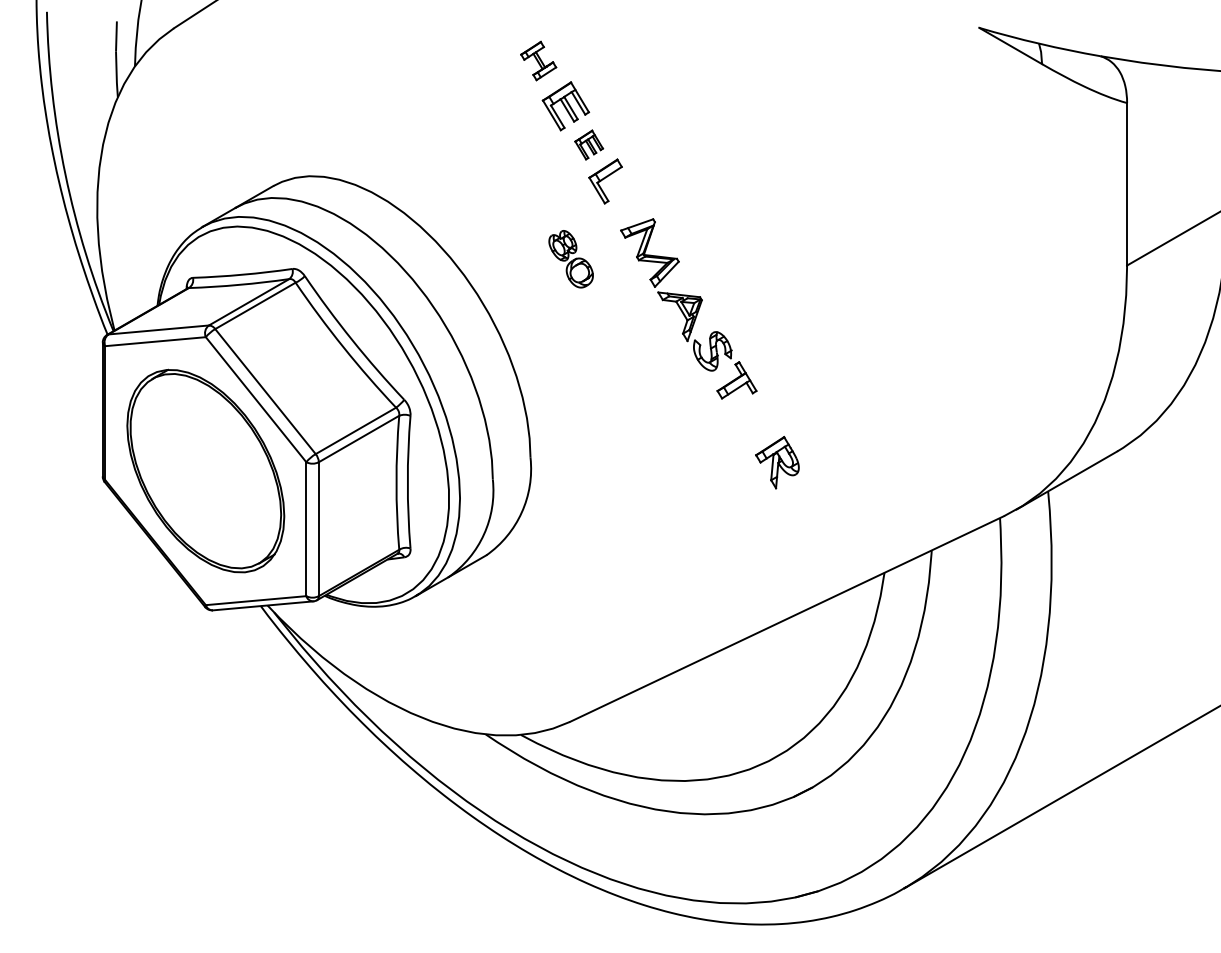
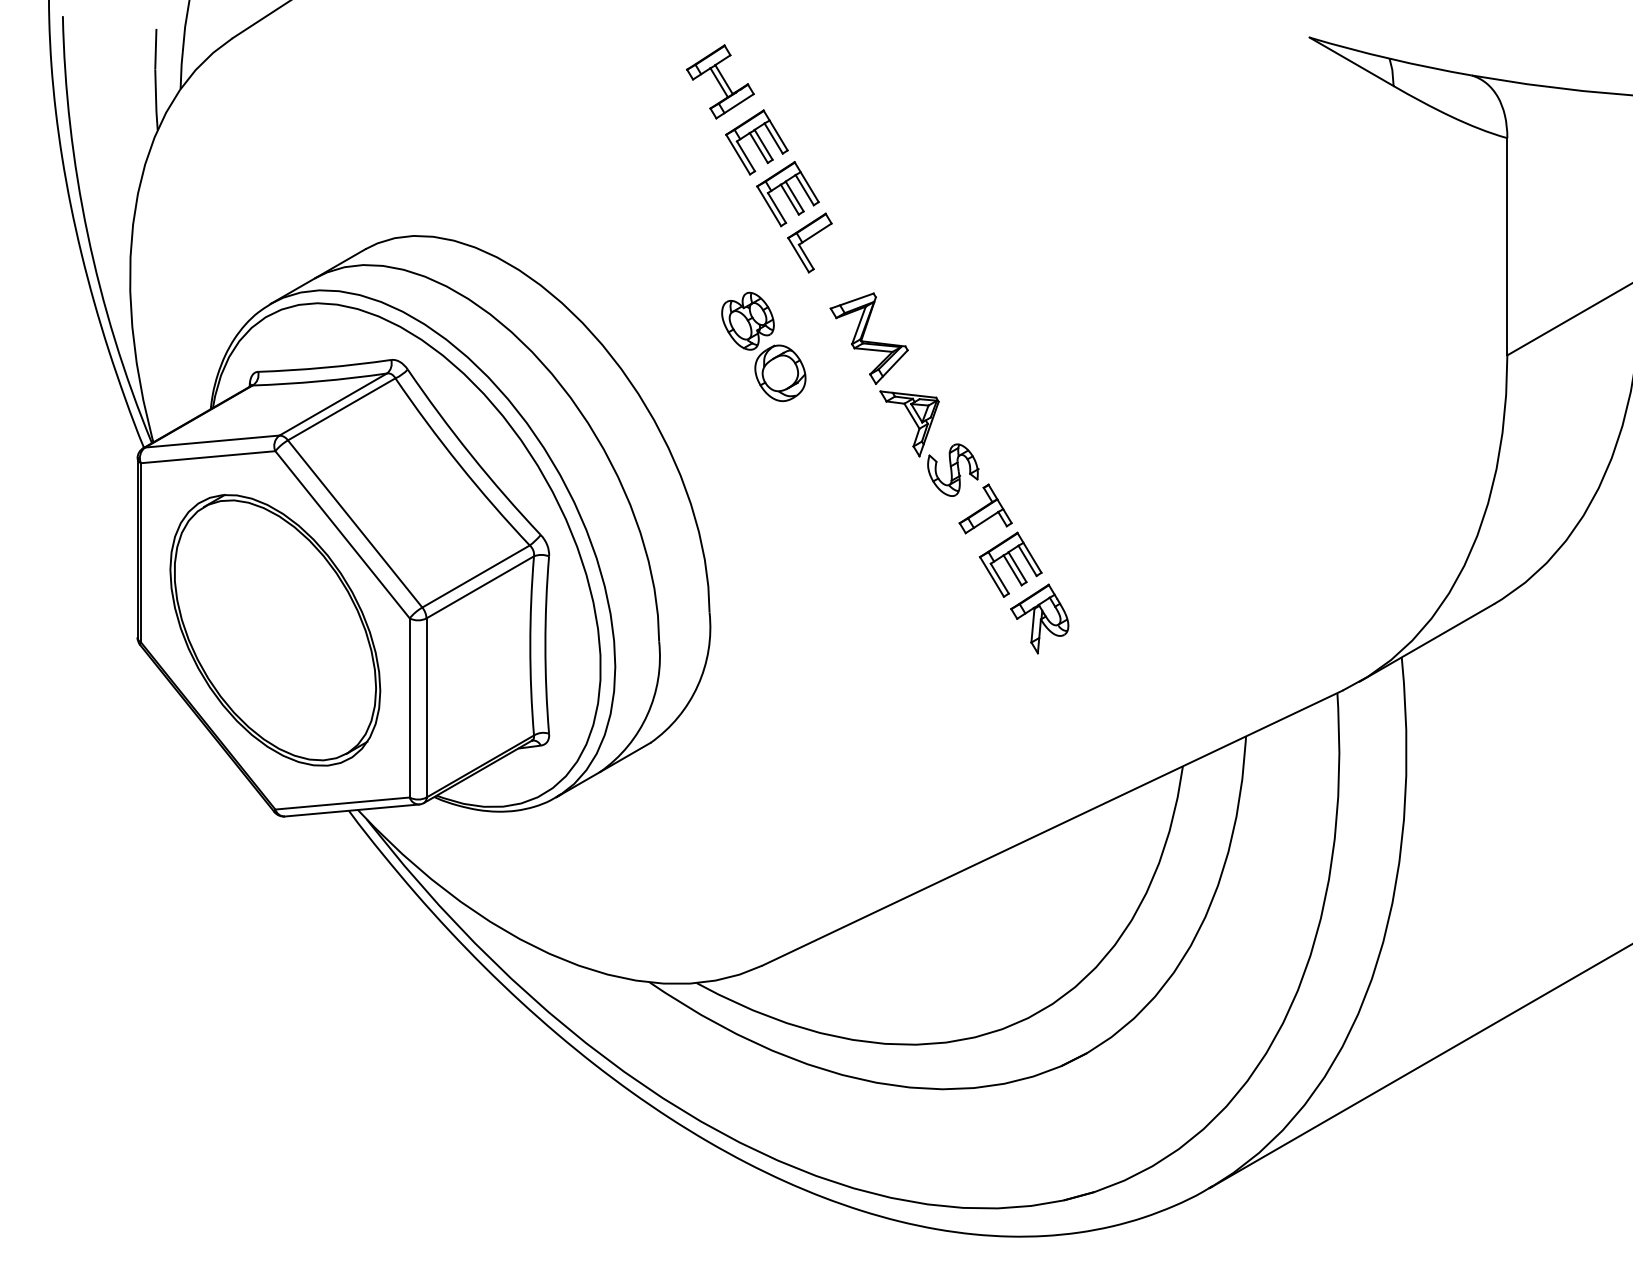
part: (538, 60) -> (720, 81), size x1.43
part: (588, 145) -> (787, 194), size x1.67
part: (570, 258) -> (763, 346), size x1.43
part: (755, 421) -> (1010, 564), added

